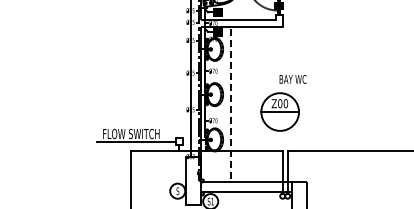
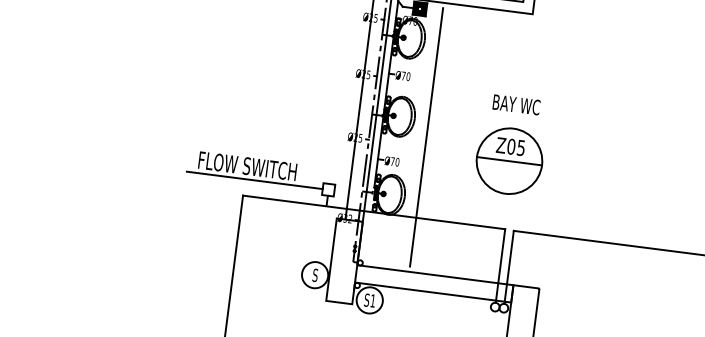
text: (292, 79) -> (515, 104), moved
text: (285, 103) -> (520, 147), Z00 -> Z05
line: (231, 105) -> (426, 139), dashed -> solid

